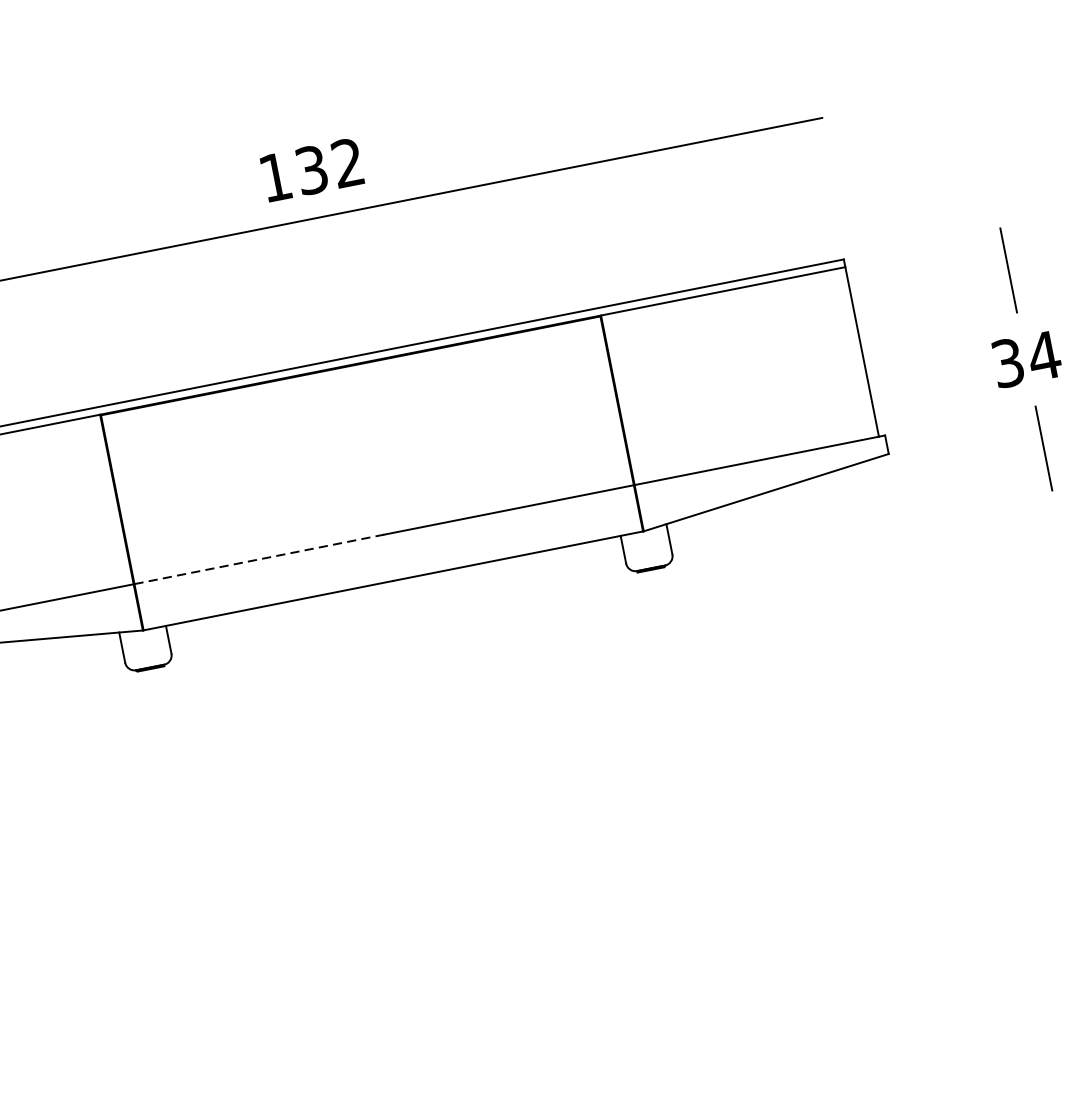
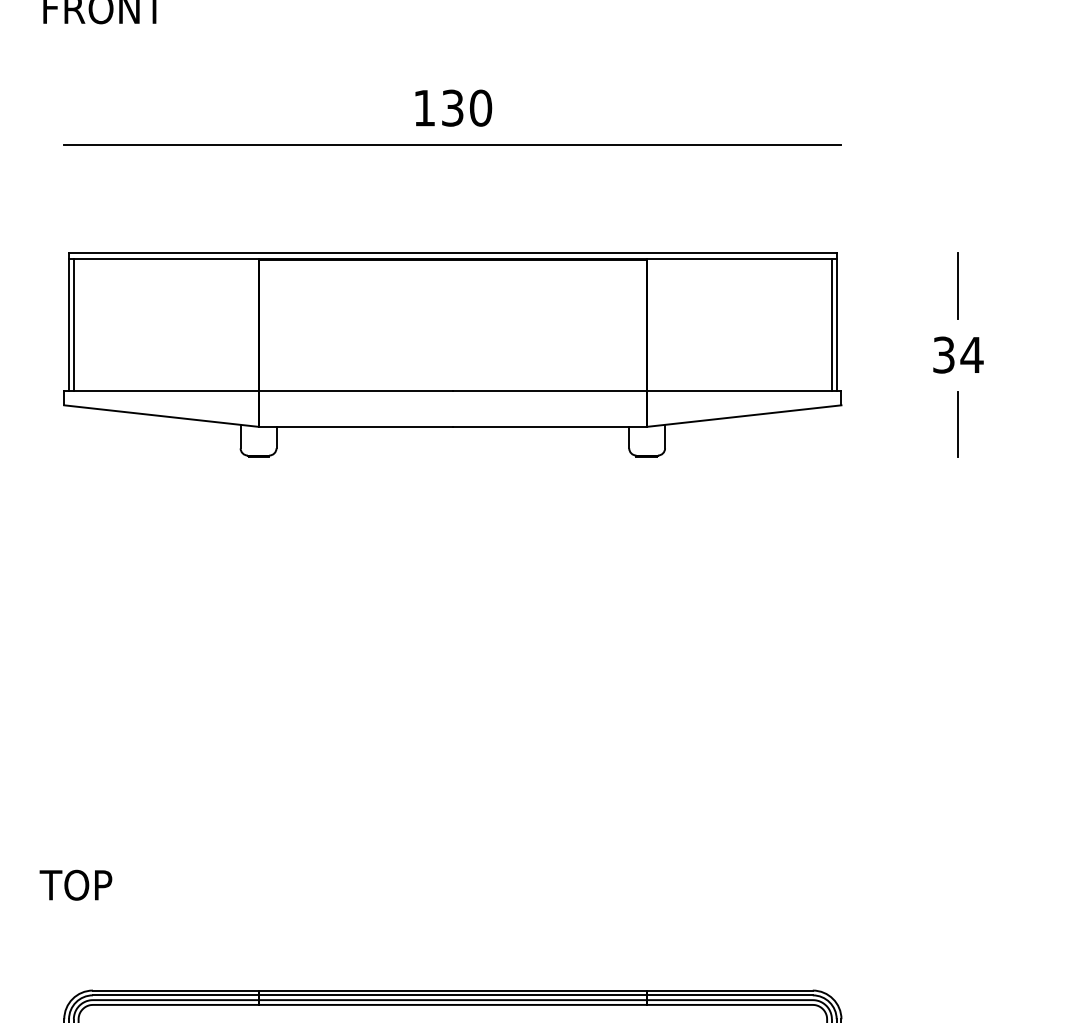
text: (347, 162) -> (480, 107), 132 -> 130
line: (855, 352) -> (831, 324), added
line: (259, 558) -> (356, 390), dashed -> solid

